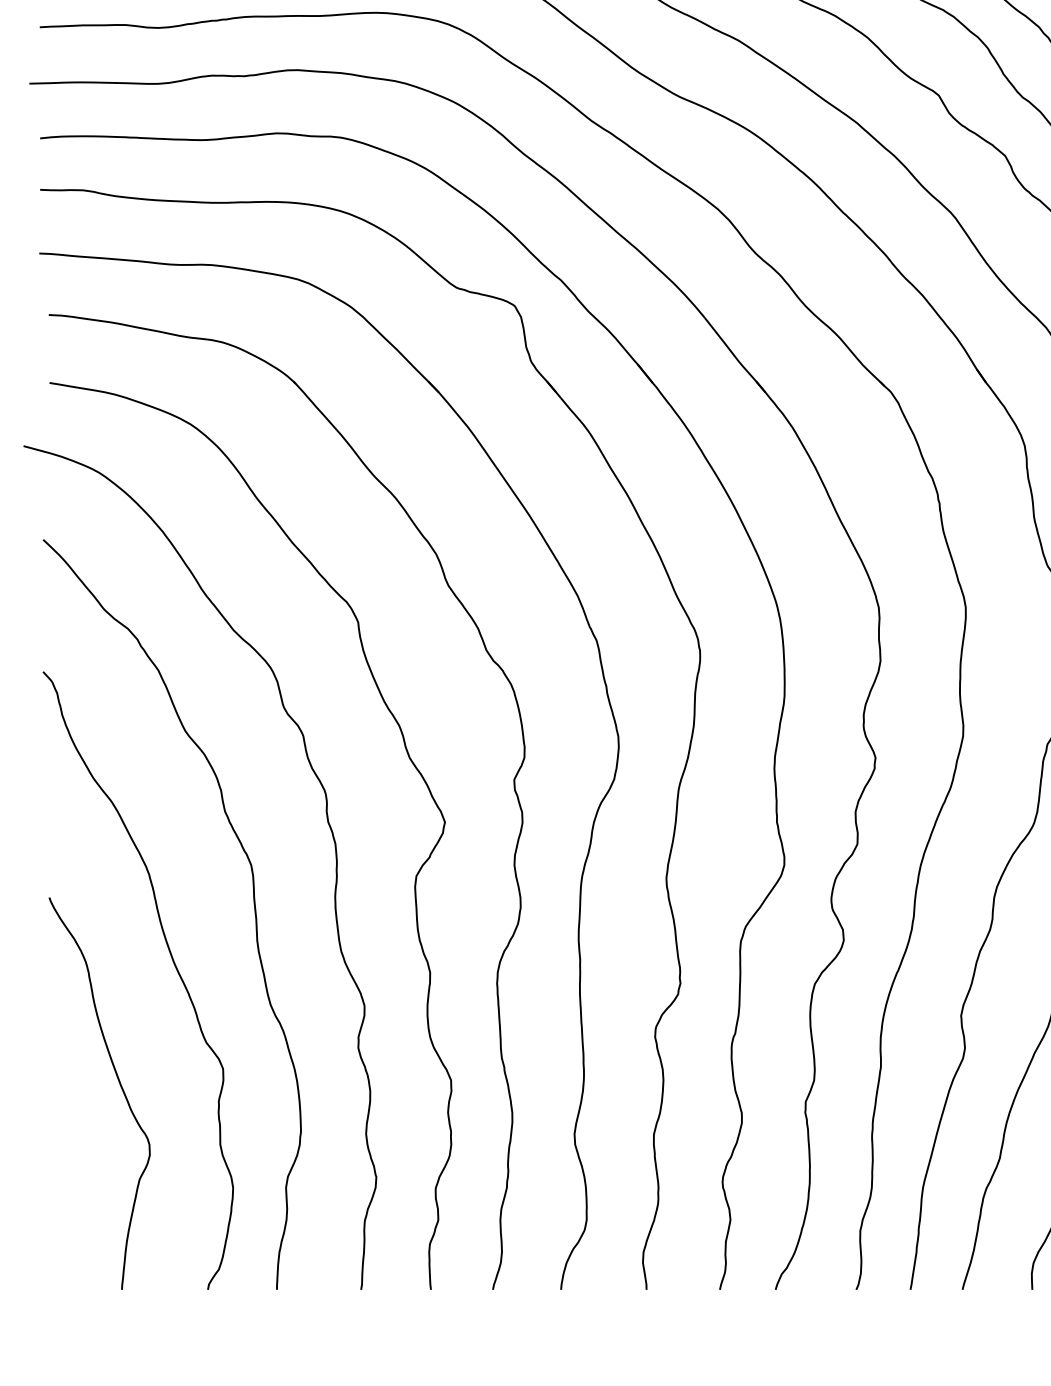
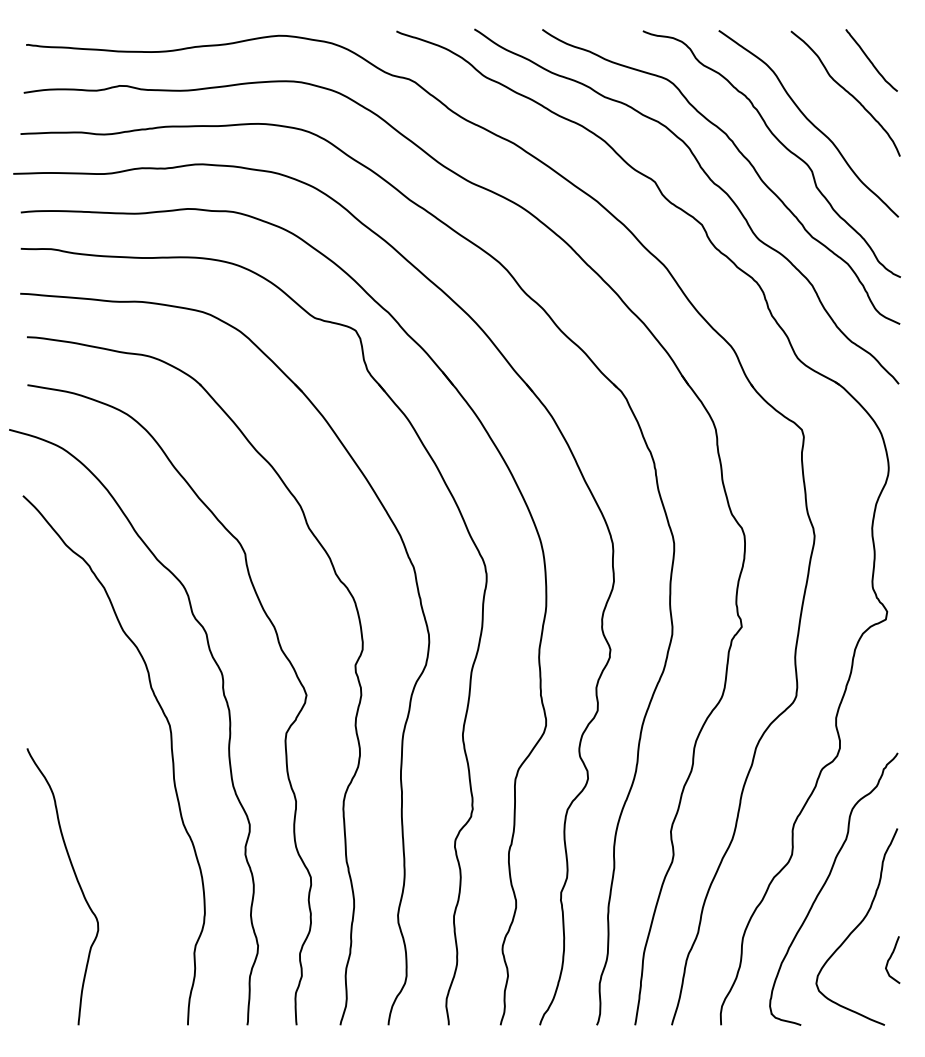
curve: (172, 964) -> (114, 795), removed

